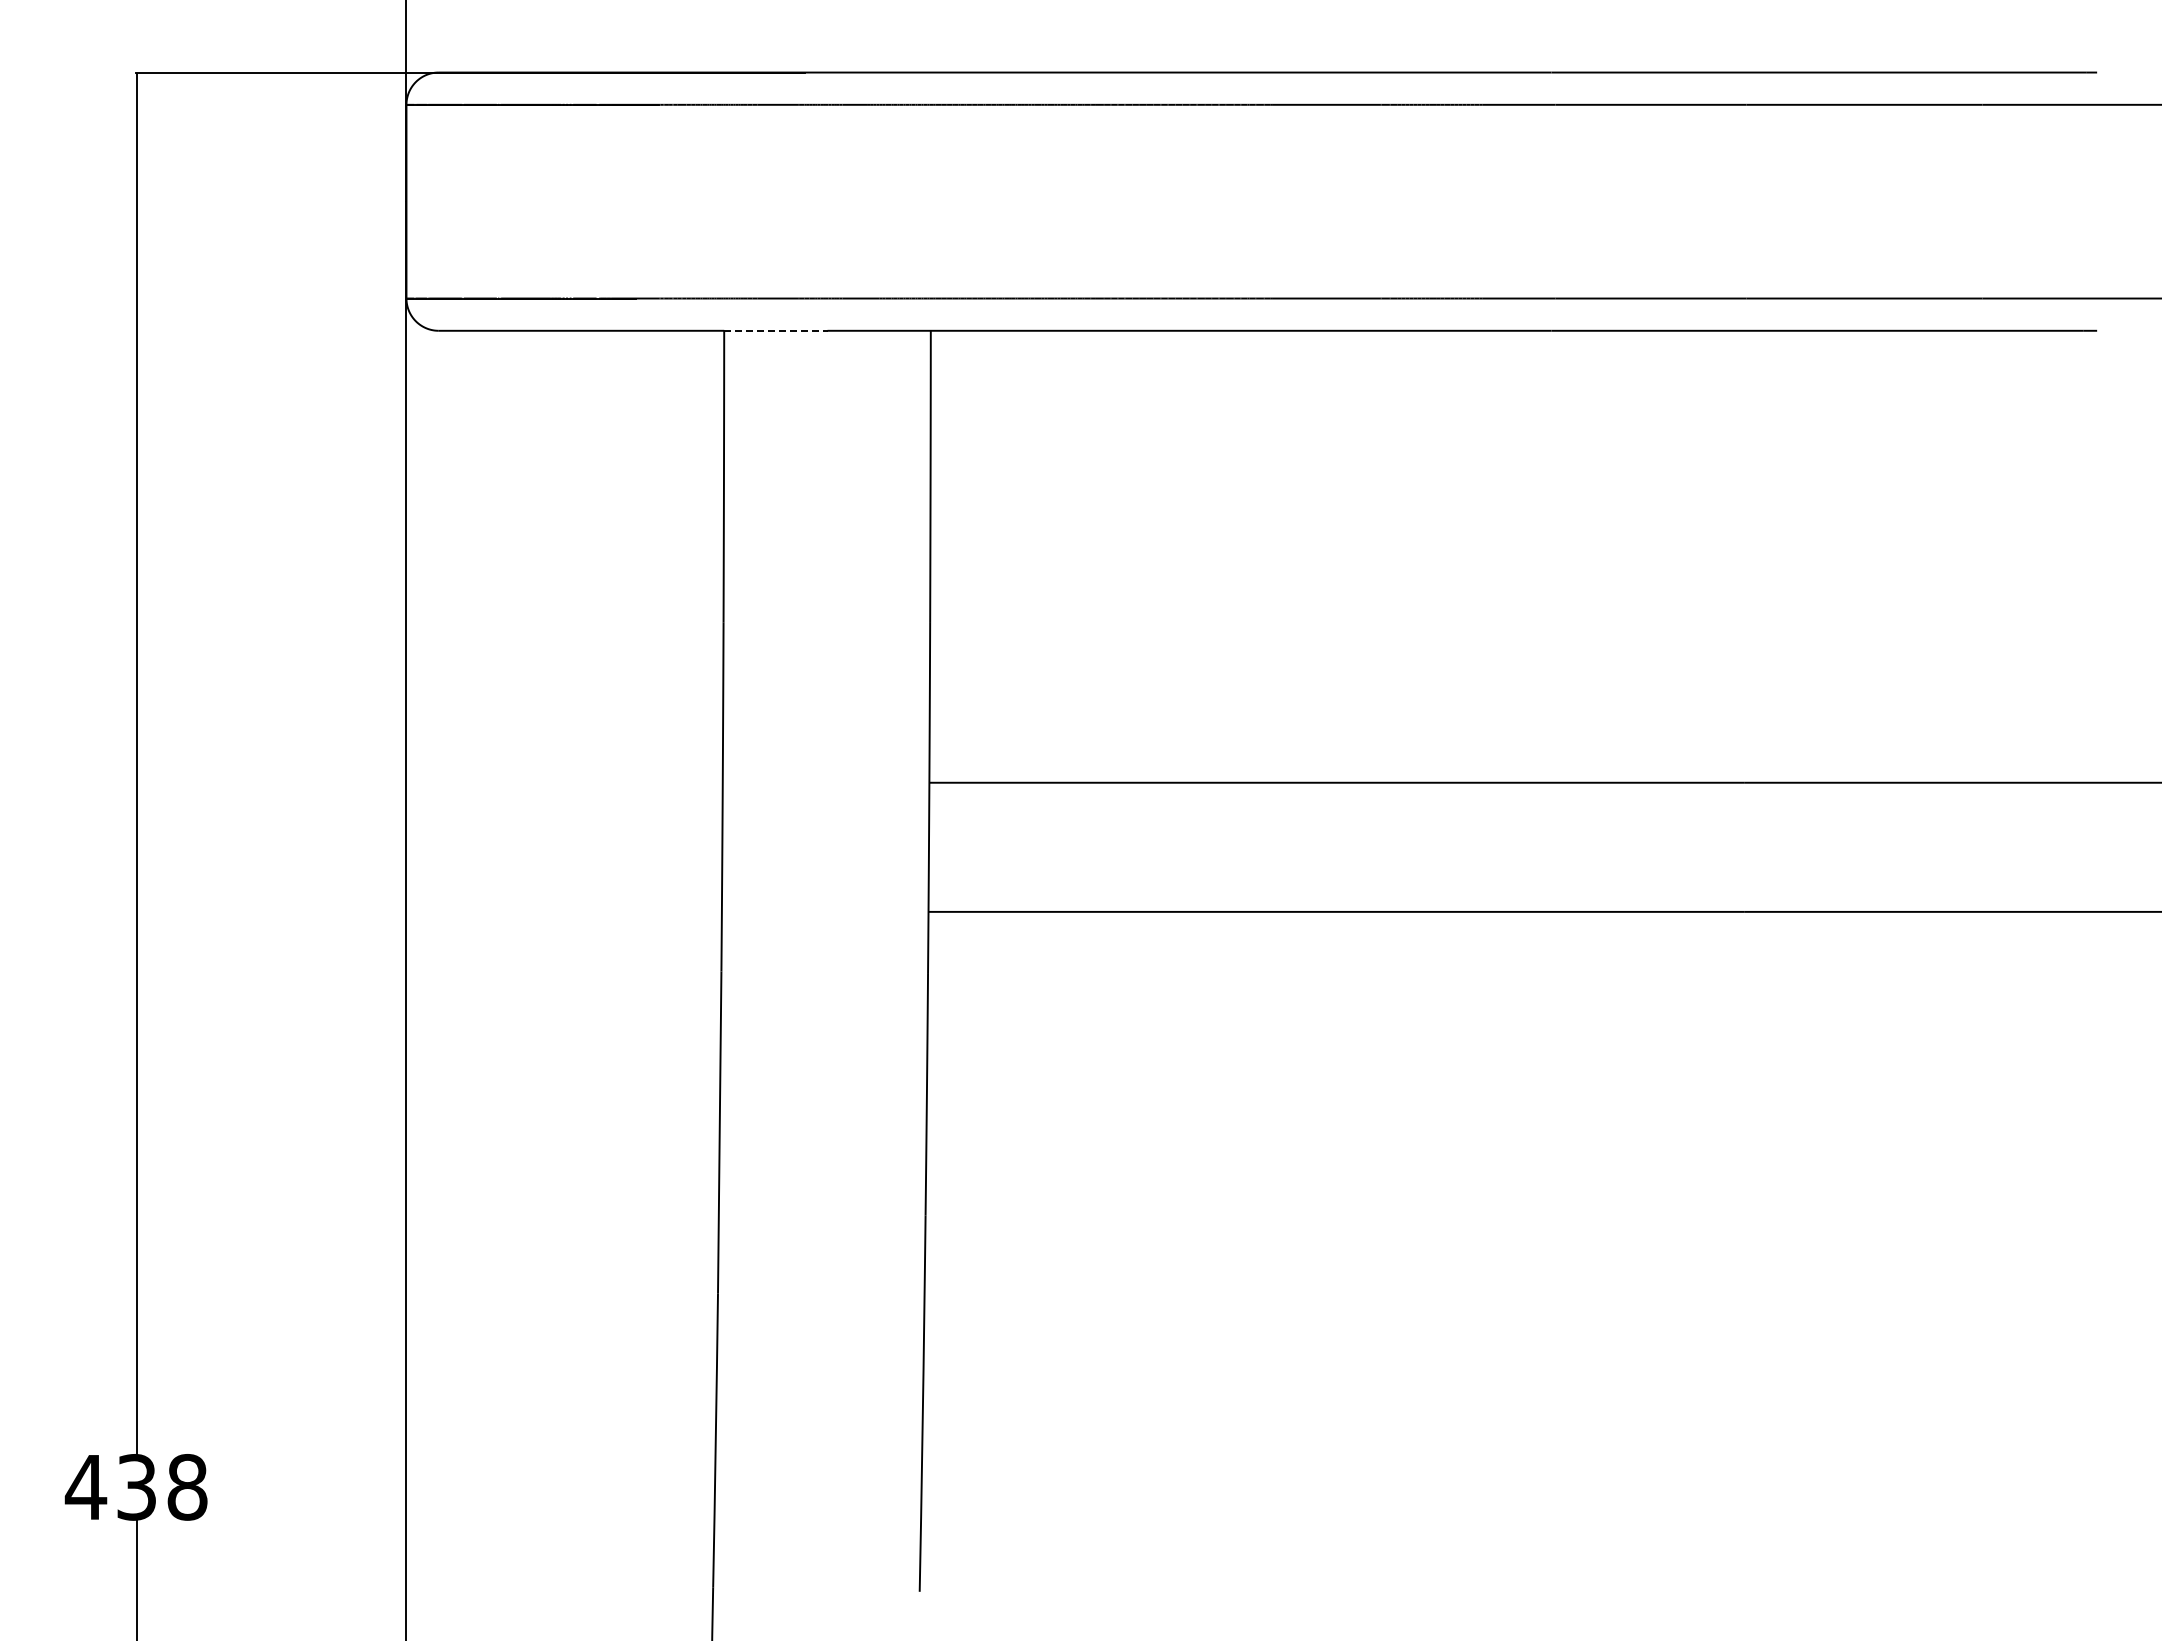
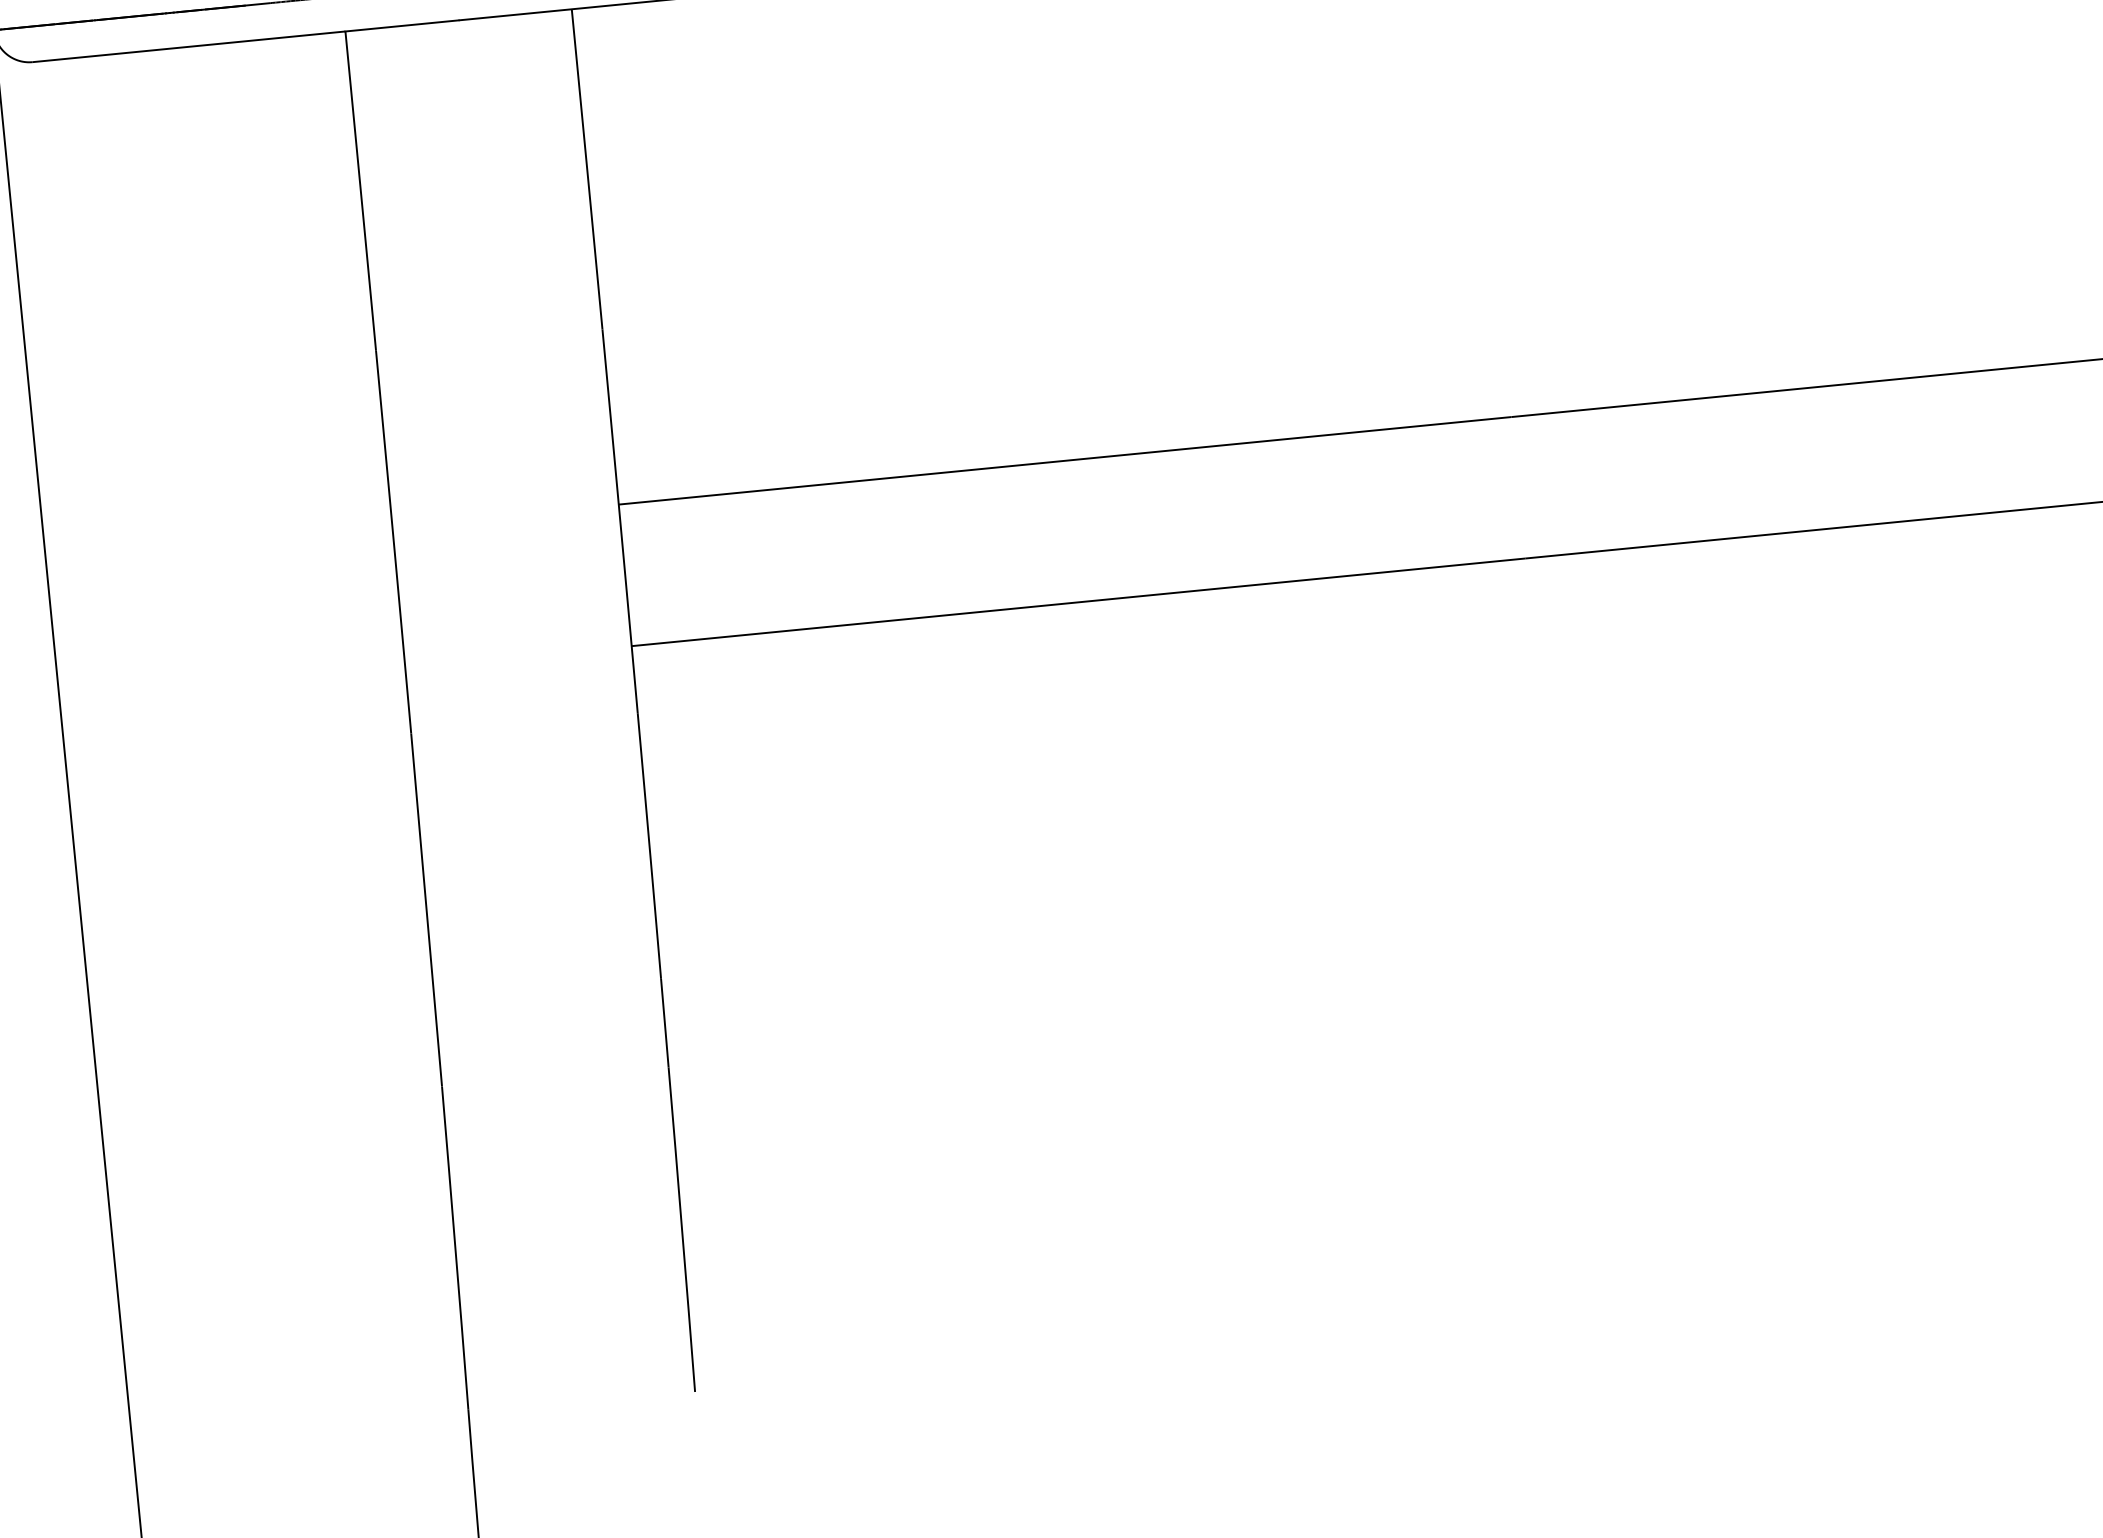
line: (775, 330) -> (401, 25), dashed -> solid

